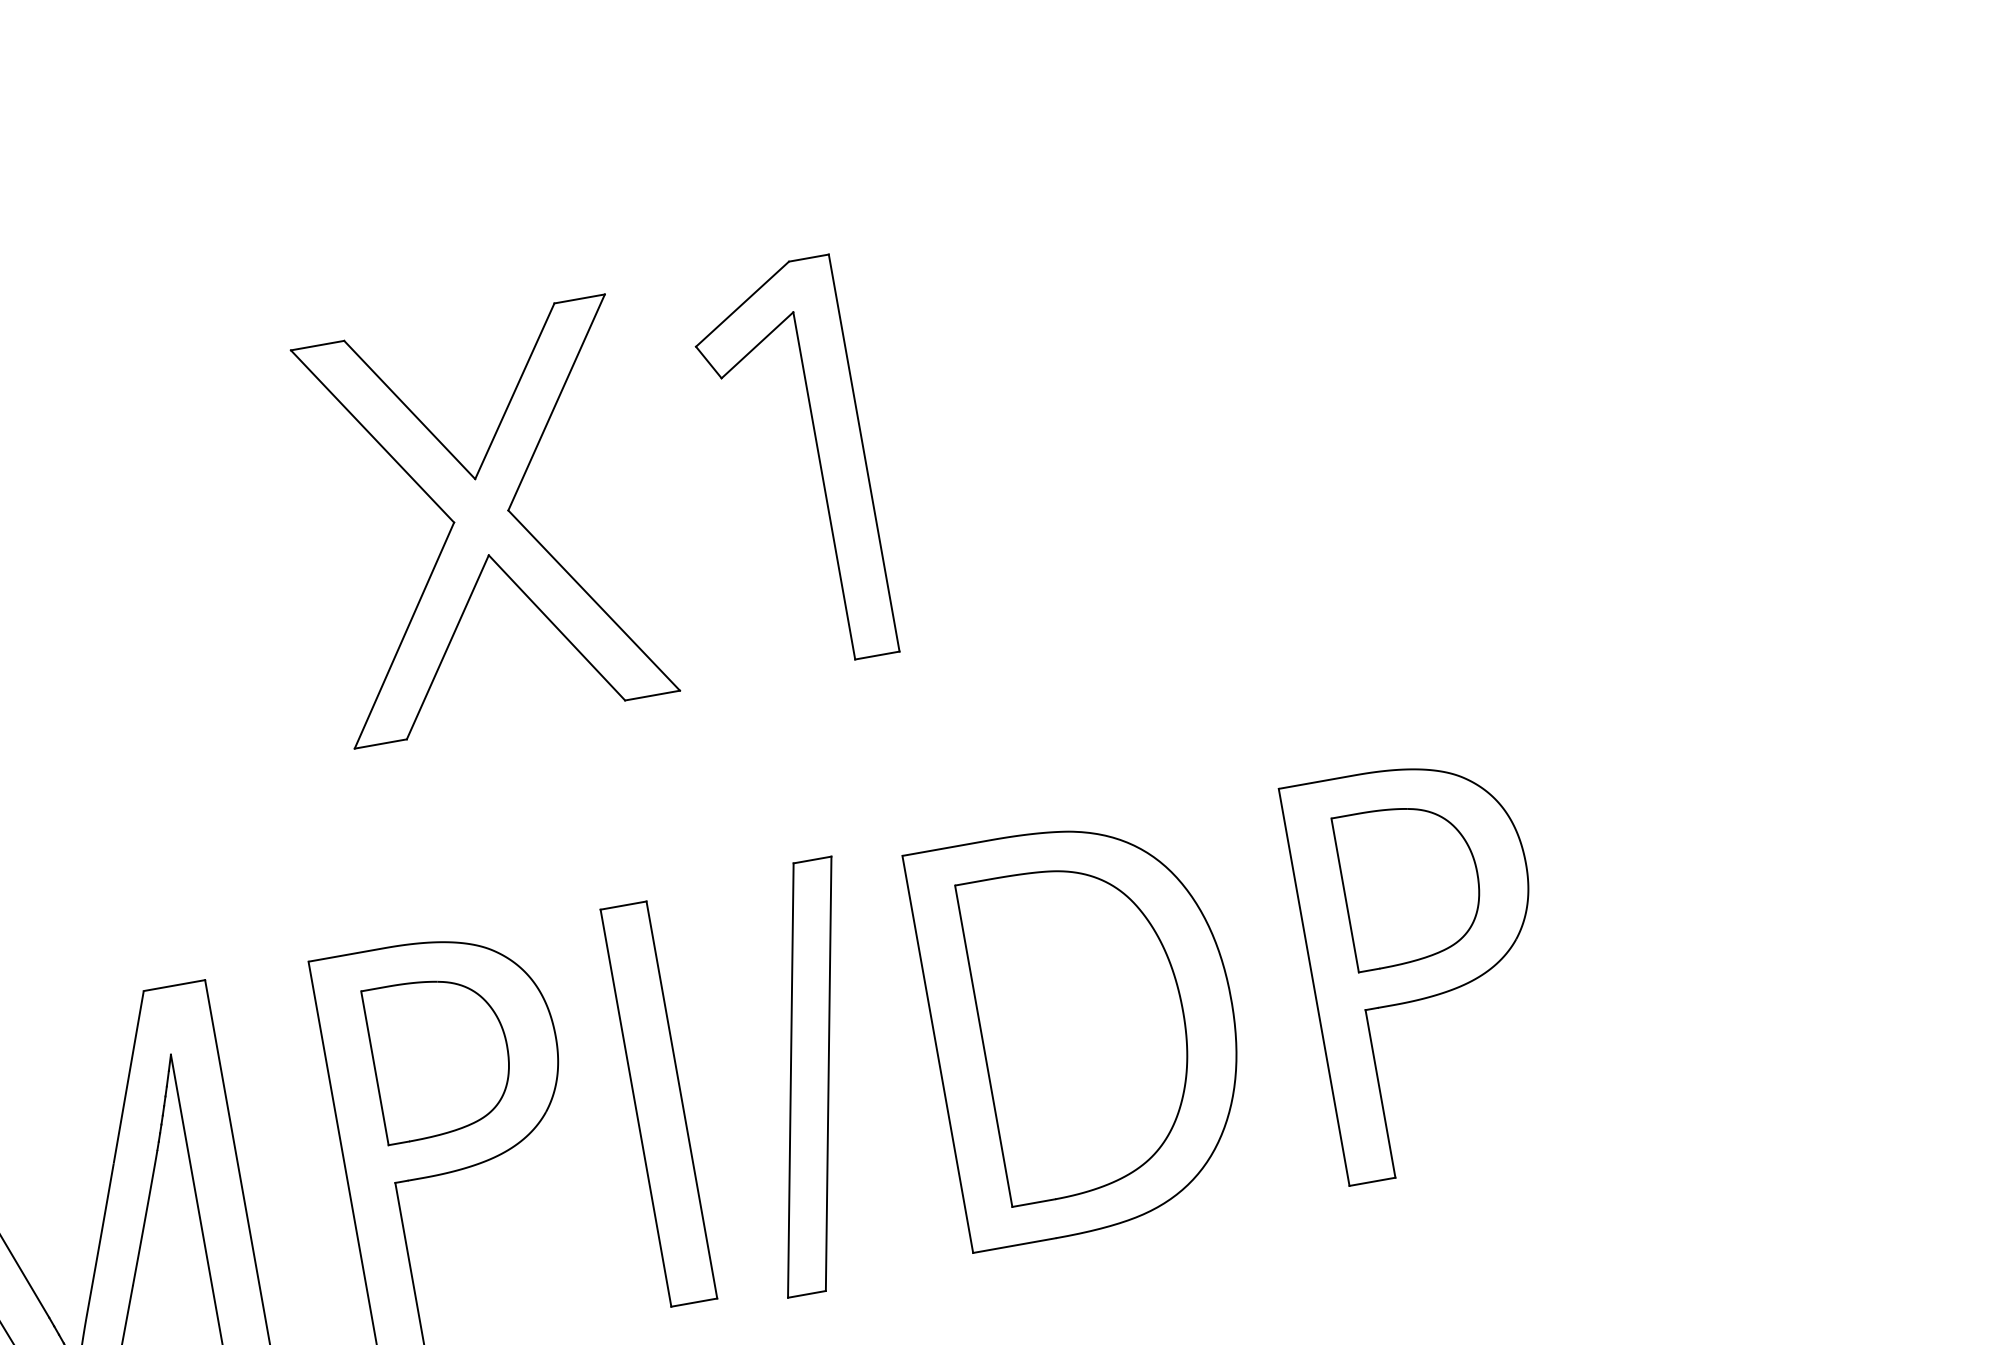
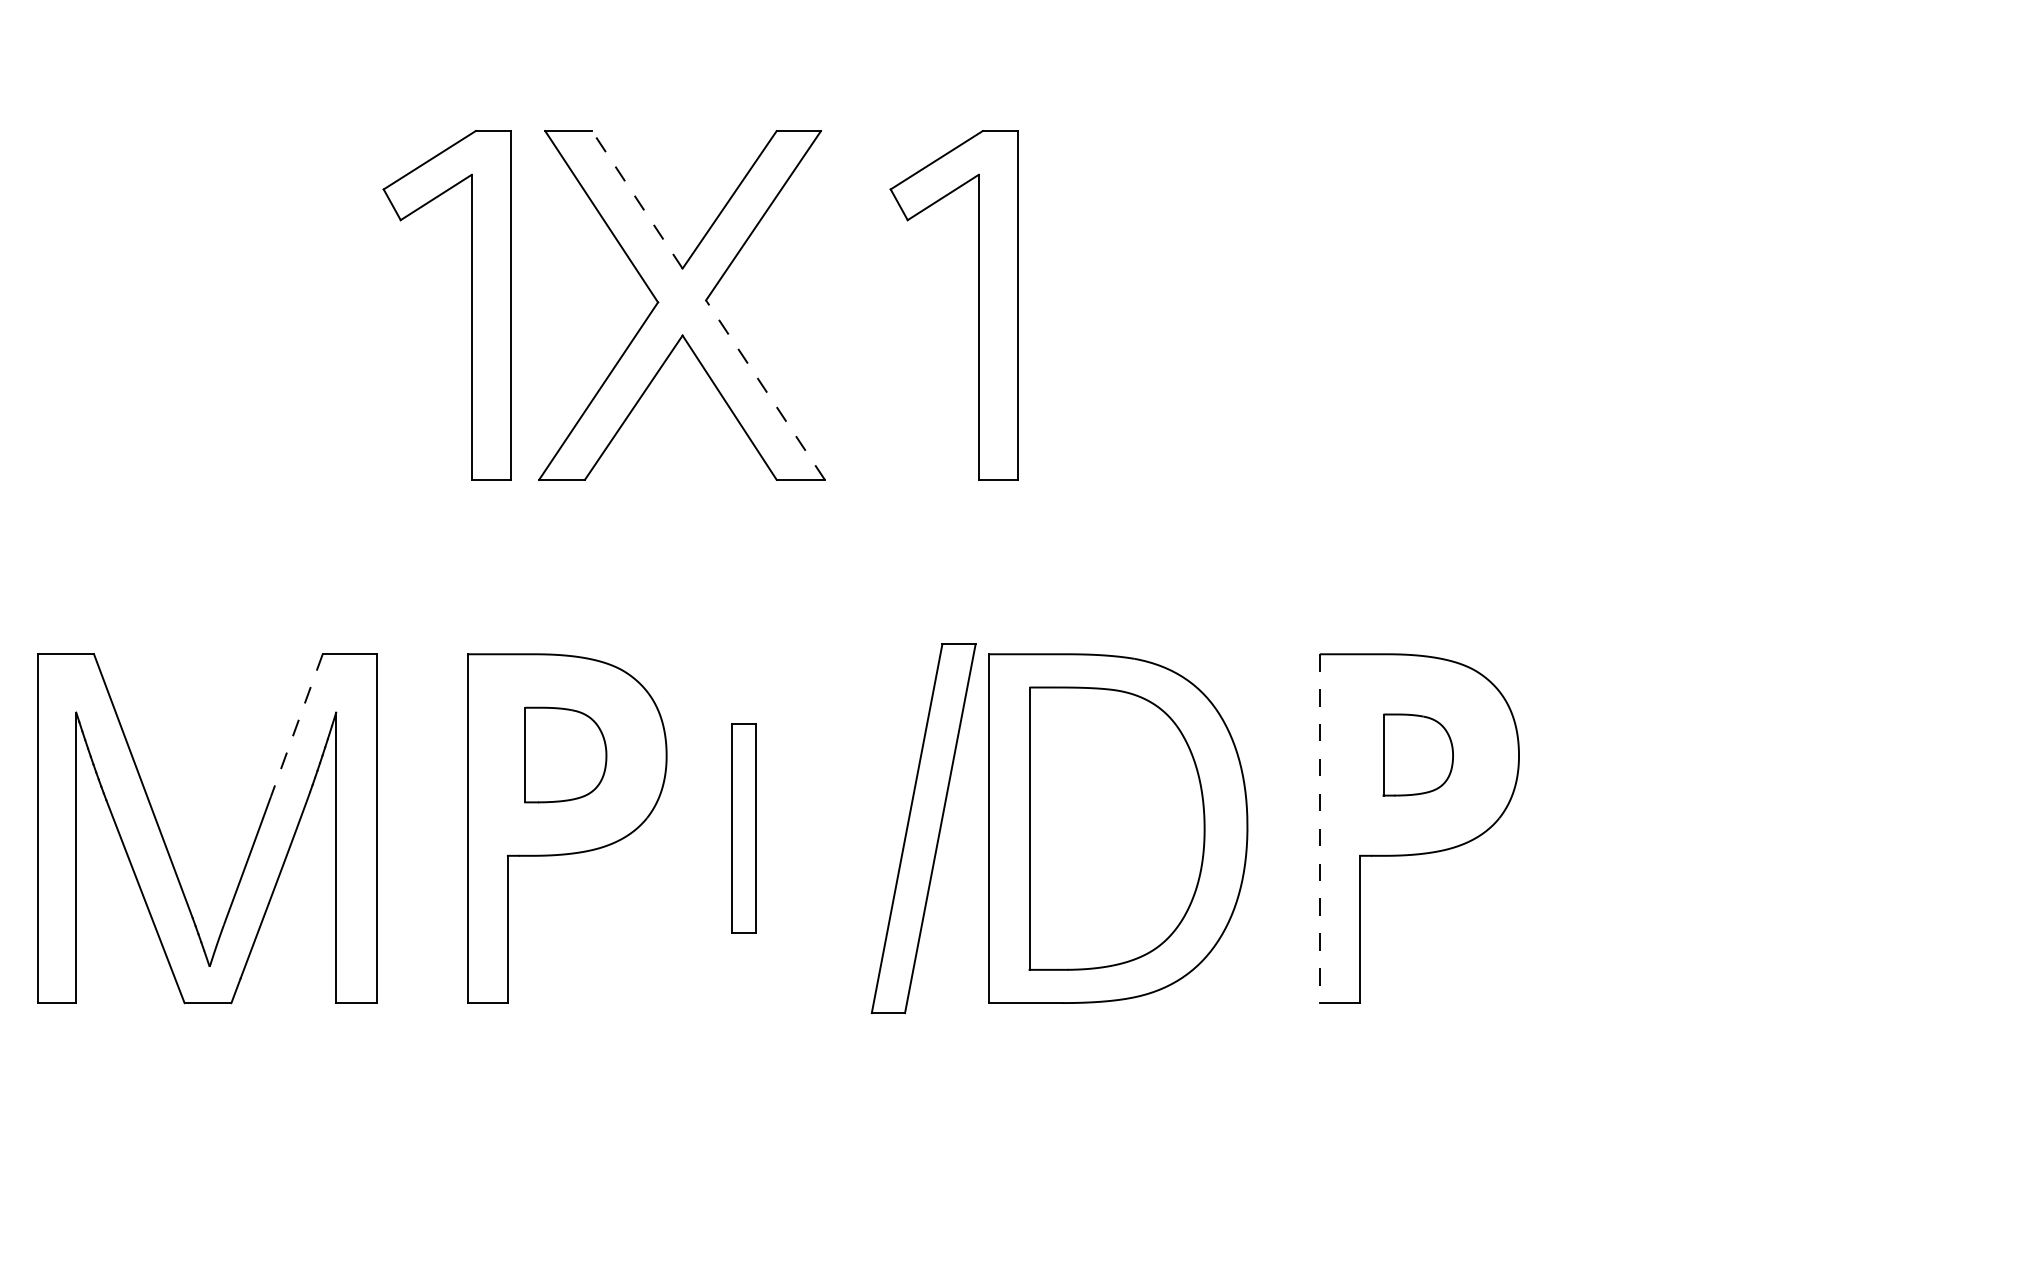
line: (409, 409) -> (637, 199), solid -> dashed
part: (242, 563) -> (471, 305), added
line: (594, 601) -> (765, 390), solid -> dashed
part: (1411, 882) -> (1418, 754), size x0.6
line: (1313, 988) -> (1319, 829), solid -> dashed
part: (440, 1055) -> (565, 754), size x0.7
line: (129, 1076) -> (297, 724), solid -> dashed
part: (809, 1077) -> (923, 828), moved
part: (658, 1104) -> (743, 828), size x0.6

